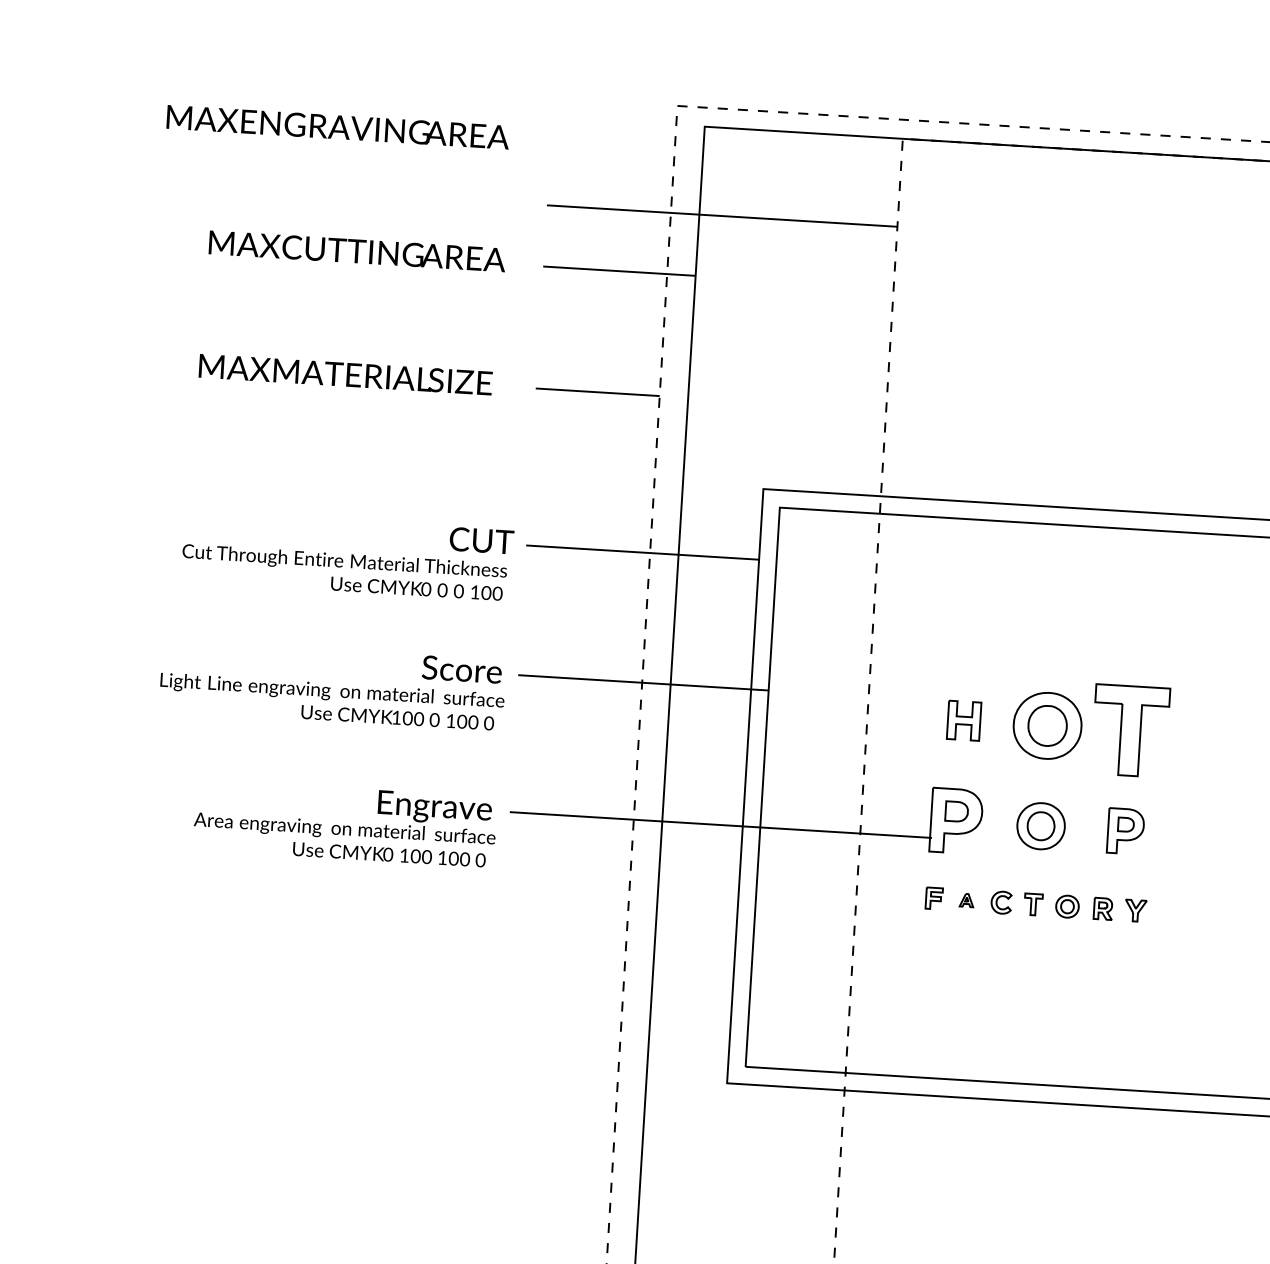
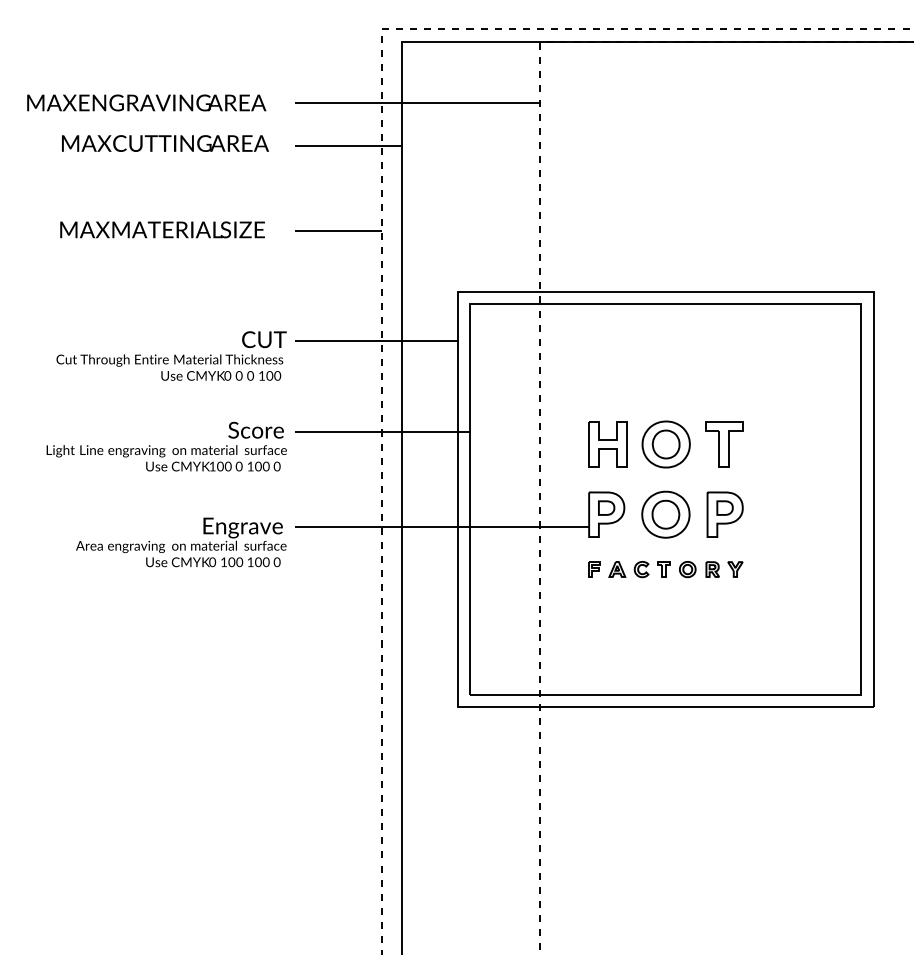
text: (337, 126) -> (146, 102), moved
part: (963, 720) -> (607, 444), size x1.67
part: (1131, 730) -> (724, 444), size x0.71
part: (1040, 825) -> (665, 514), size x1.43
part: (1124, 831) -> (724, 514), size x1.43
part: (966, 900) -> (617, 569), size x1.67

